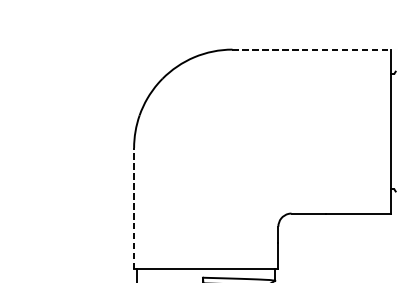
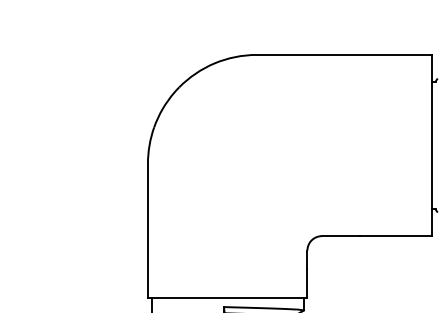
line: (311, 49) -> (344, 54), dashed -> solid
line: (133, 208) -> (147, 230), dashed -> solid

